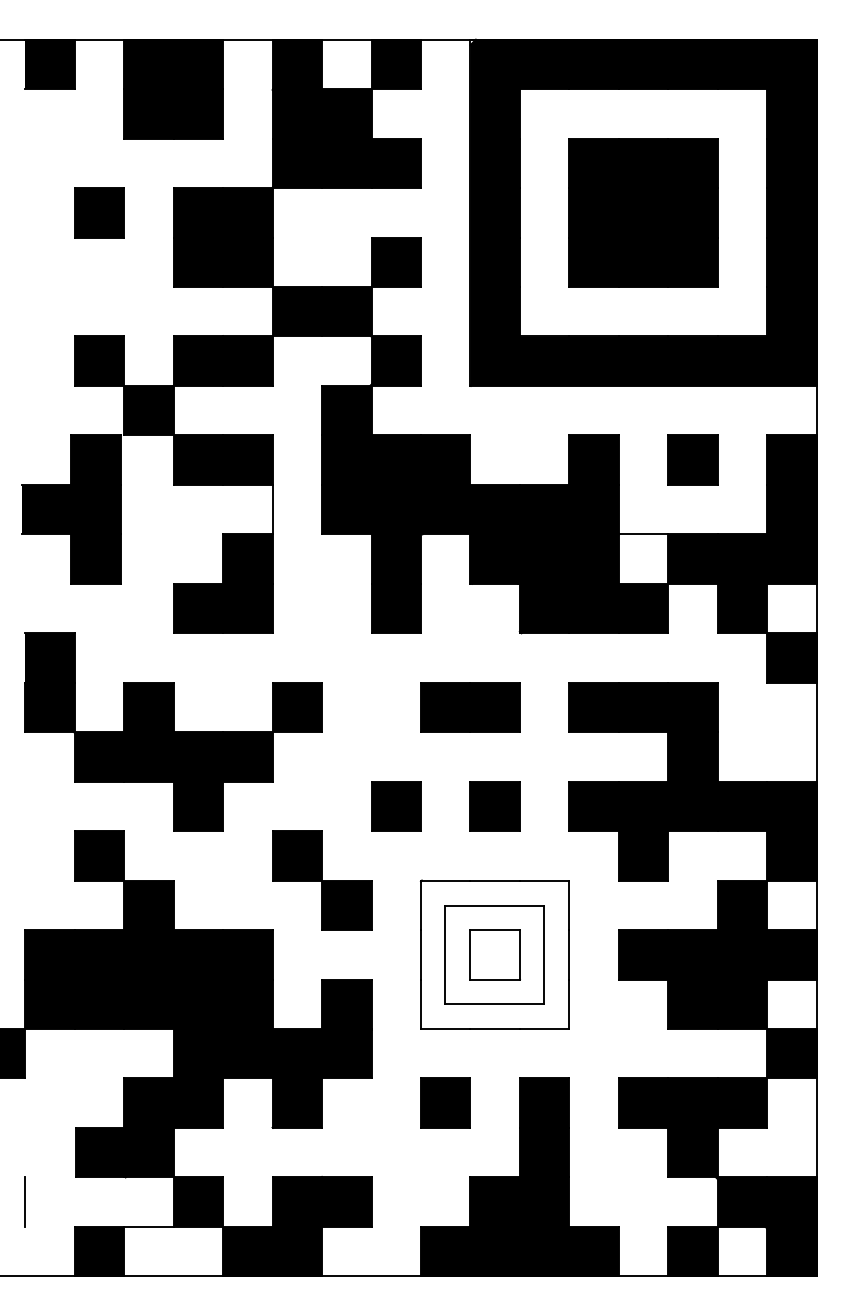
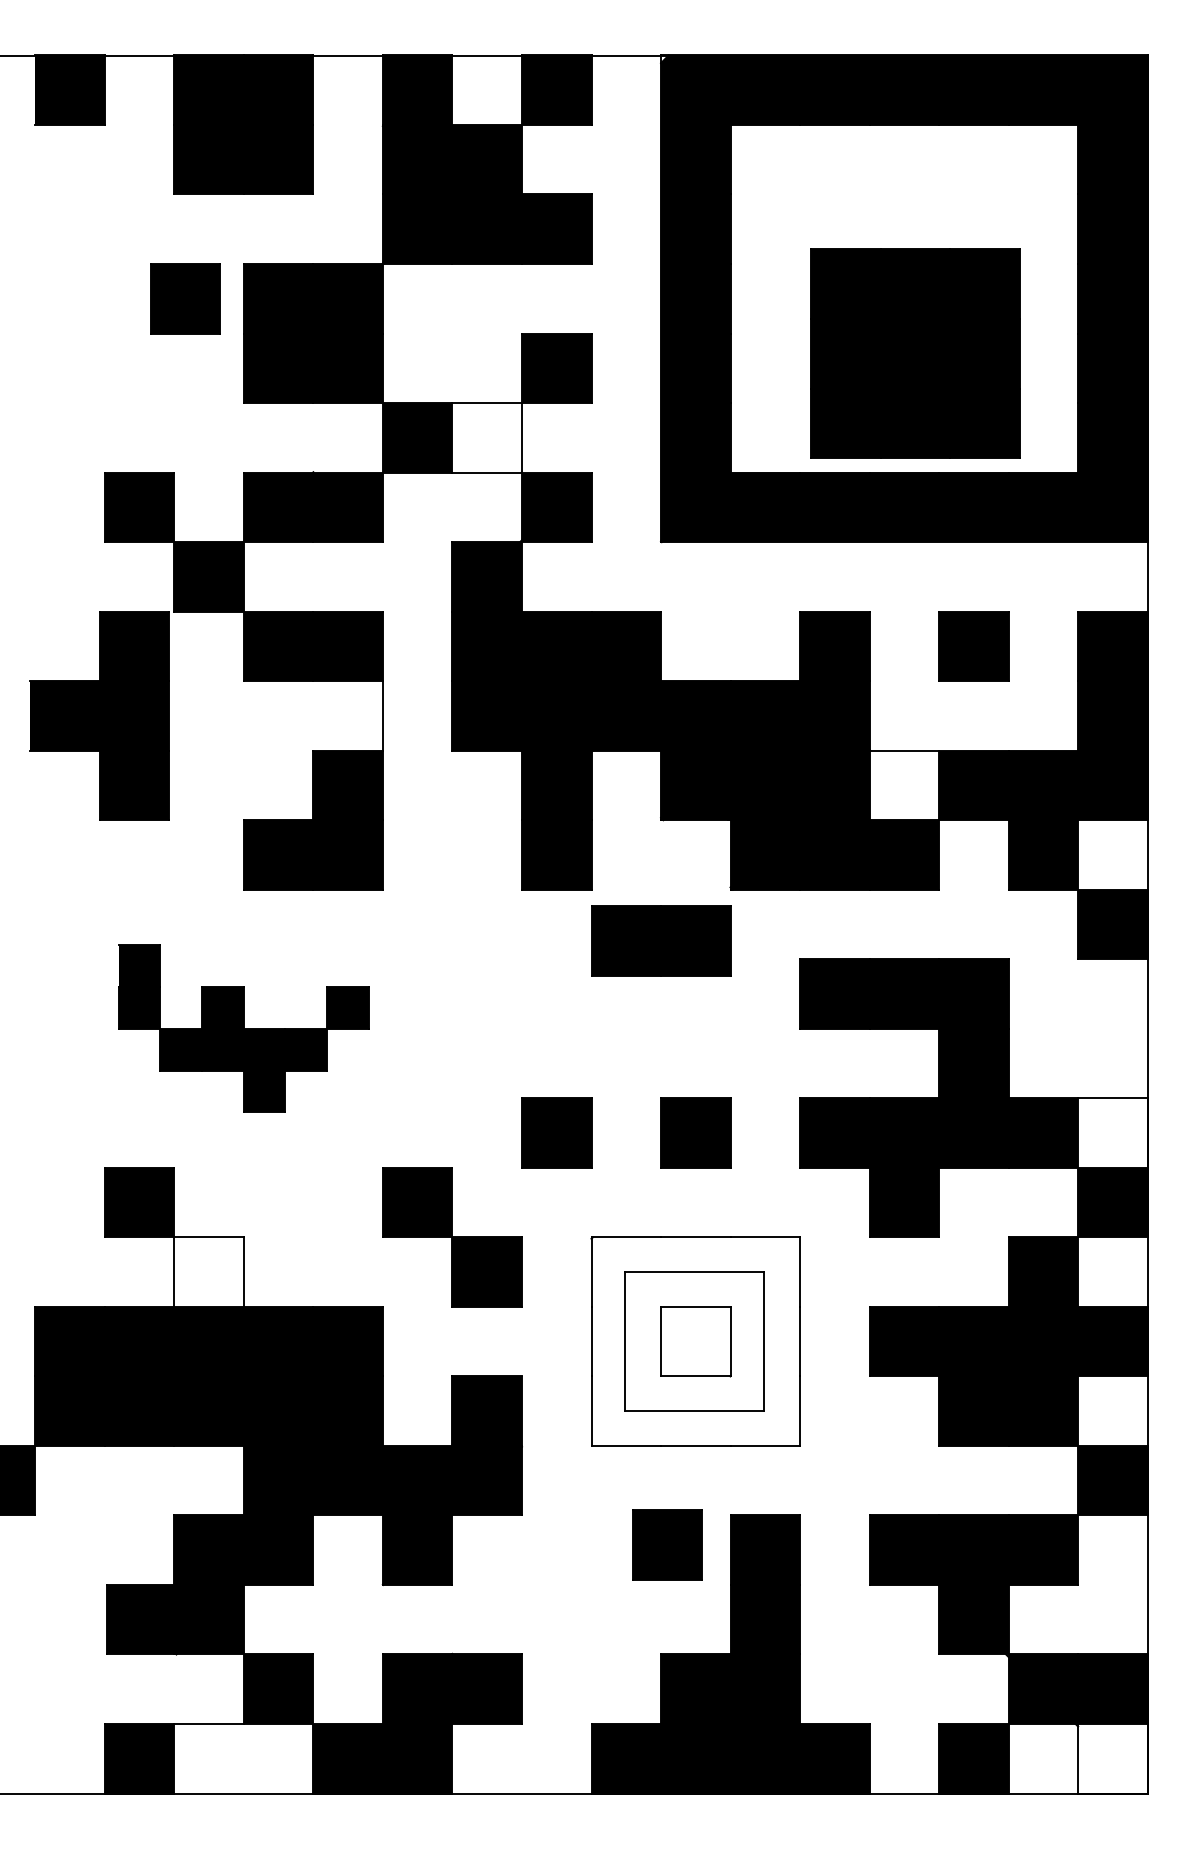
part: (99, 212) -> (185, 298), moved
part: (643, 212) -> (915, 353), moved
fill: (346, 311) -> (486, 437), removed
part: (470, 707) -> (661, 940), moved
part: (173, 731) -> (243, 1028), size x0.6
fill: (791, 805) -> (1112, 1132), removed
fill: (148, 904) -> (208, 1271), removed
part: (445, 1102) -> (667, 1544), moved
line: (25, 1202) -> (35, 1689), removed
fill: (791, 1251) -> (1112, 1758), removed

